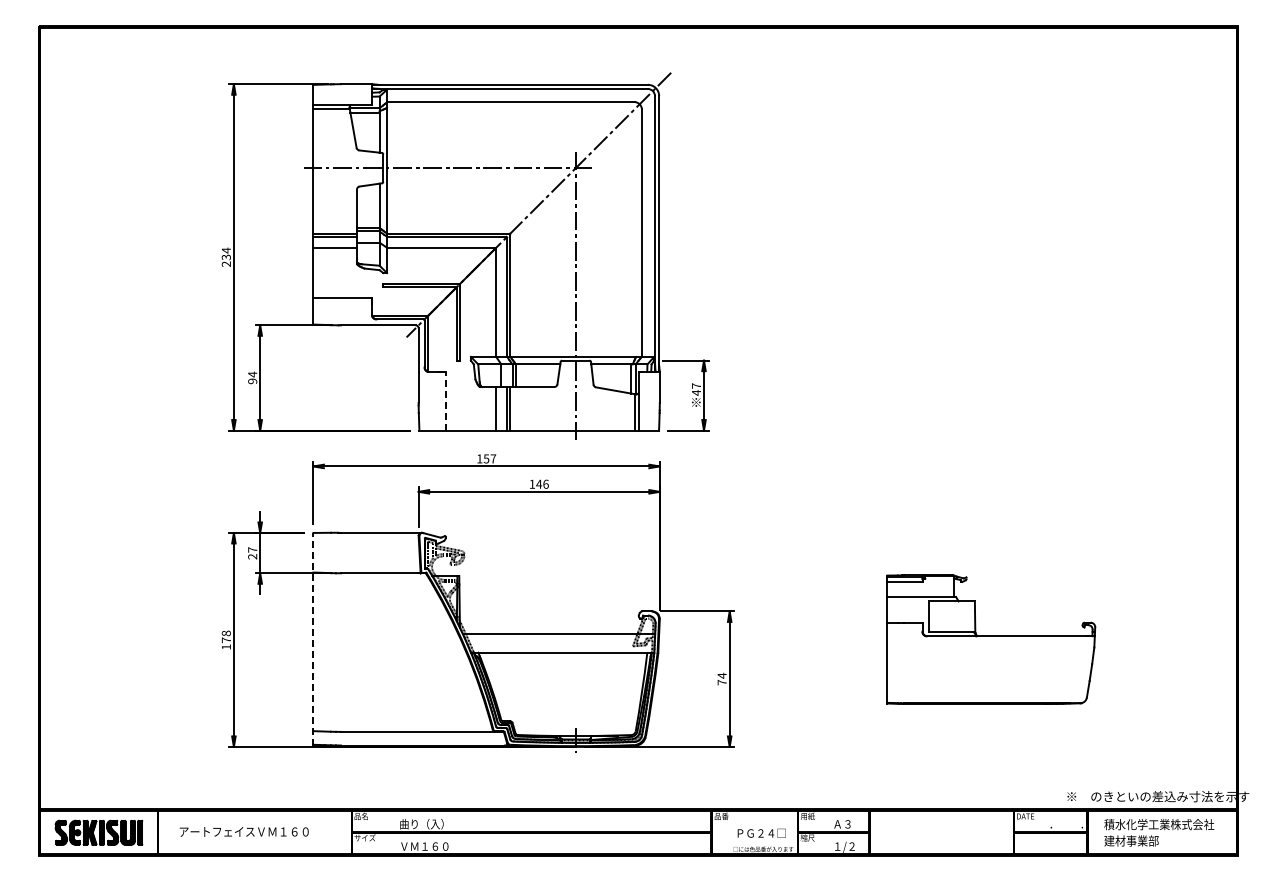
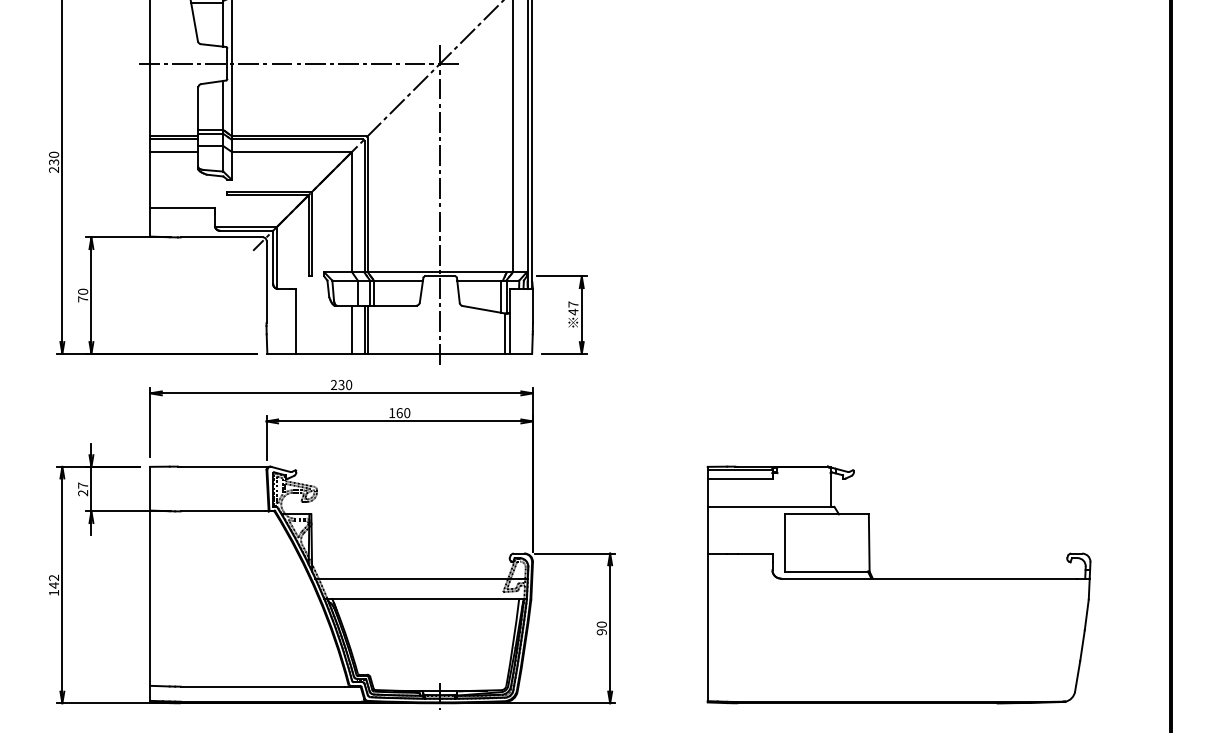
text: (225, 250) -> (53, 154), 234 -> 230
text: (252, 377) -> (82, 295), 94 -> 70
line: (445, 400) -> (296, 320), dashed -> solid
text: (486, 458) -> (341, 384), 157 -> 230
text: (542, 483) -> (403, 412), 146 -> 160
text: (225, 636) -> (53, 581), 178 -> 142
line: (313, 639) -> (150, 584), dashed -> solid
part: (991, 639) -> (899, 584), size x1.67
text: (721, 678) -> (601, 627), 74 -> 90

